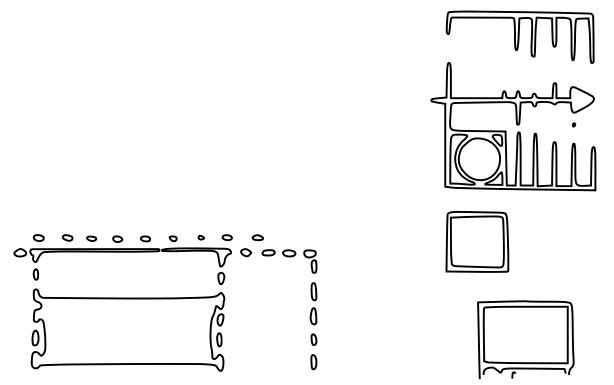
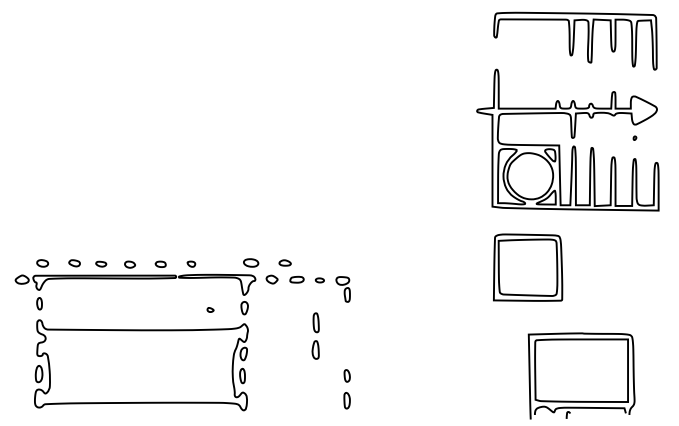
part: (201, 237) -> (210, 309), moved
part: (227, 237) -> (251, 262), size x1.4
part: (288, 253) -> (319, 280), size x0.6
part: (313, 303) -> (315, 335), moved

